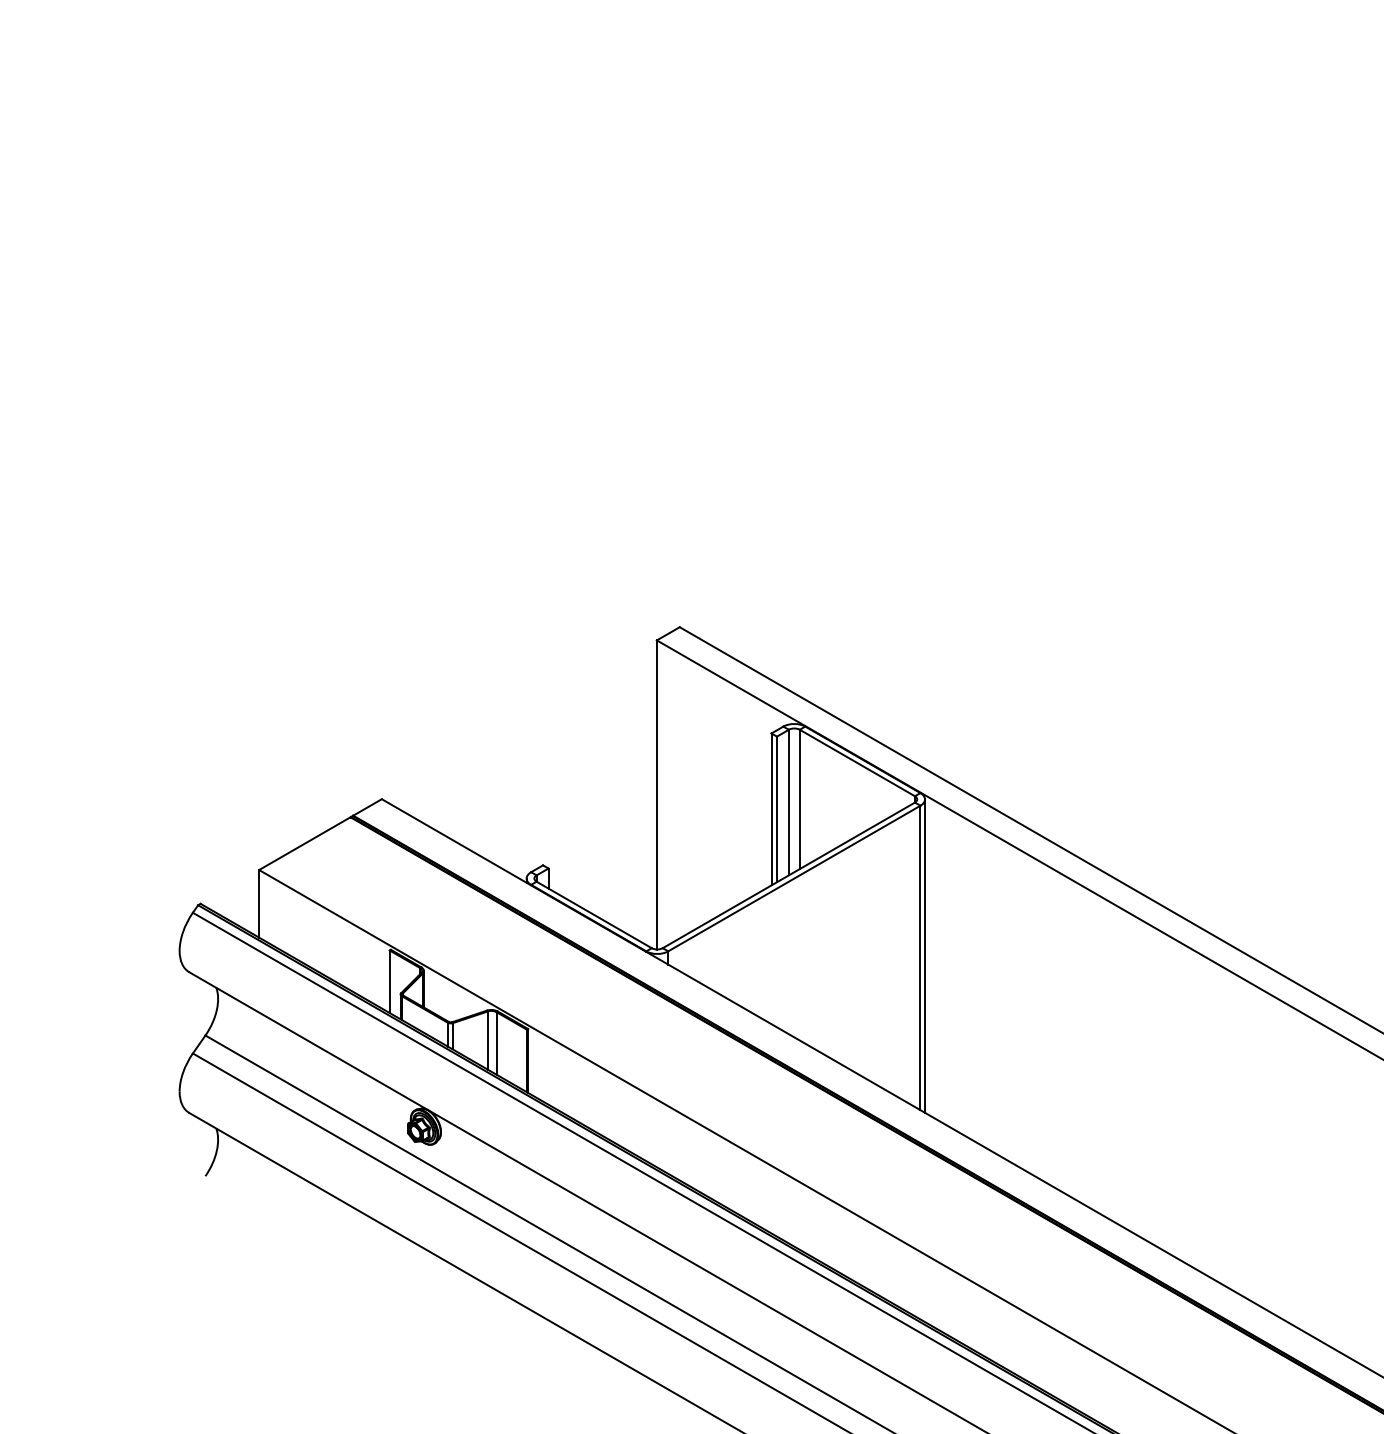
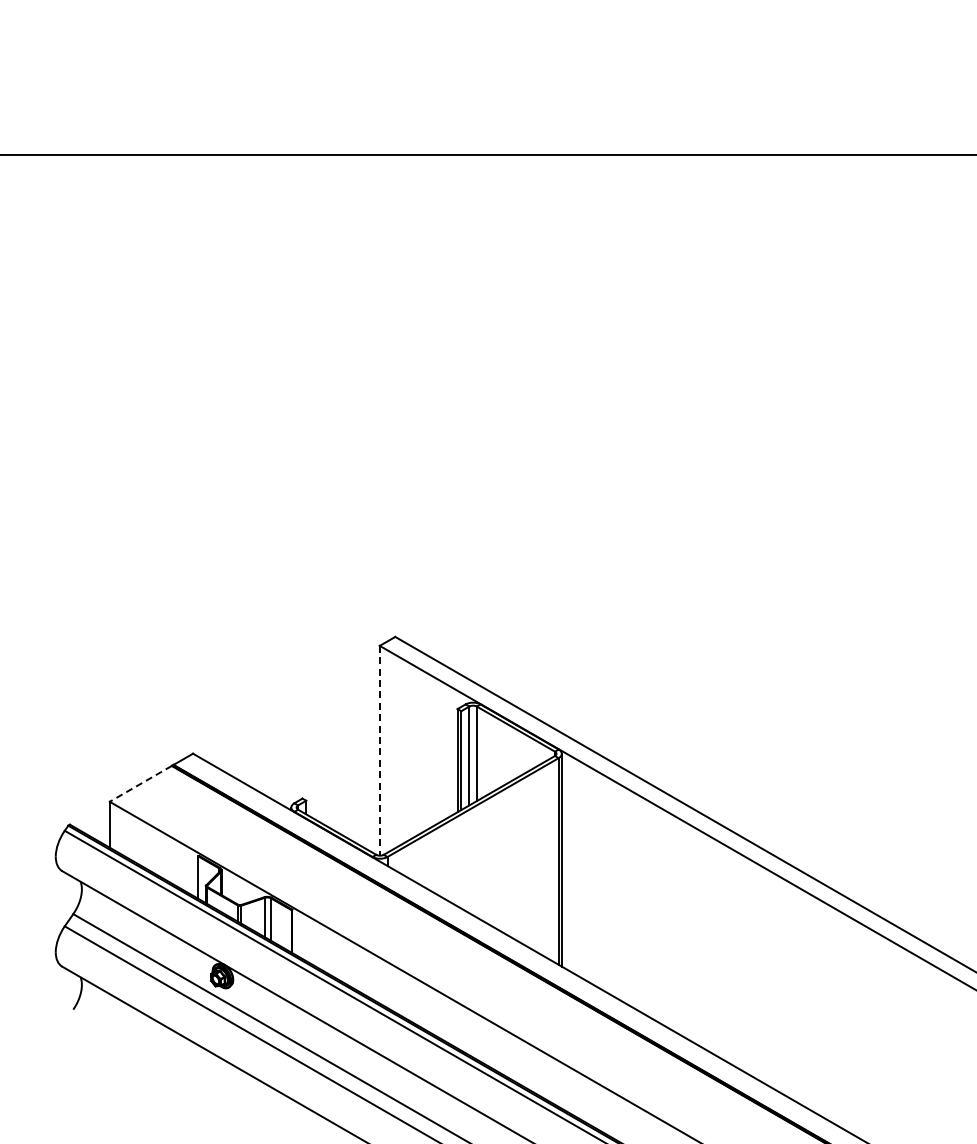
line: (656, 794) -> (379, 750), solid -> dashed
line: (304, 843) -> (140, 783), solid -> dashed

